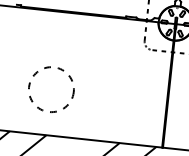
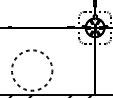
circle: (50, 89) -> (31, 70), size x1.67

